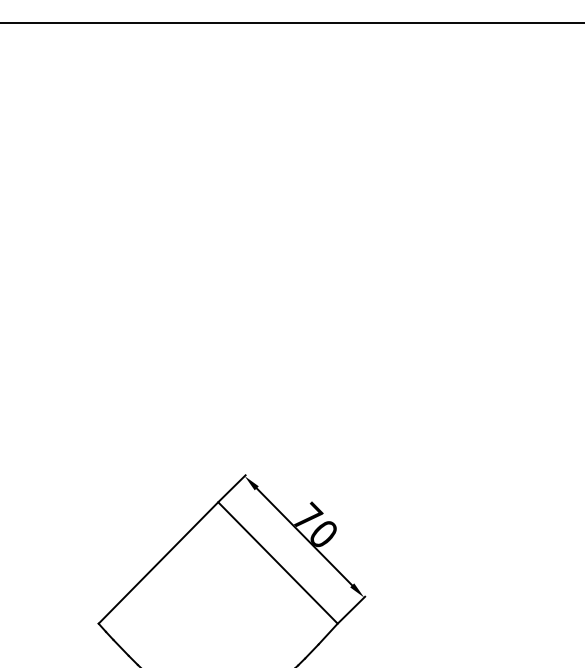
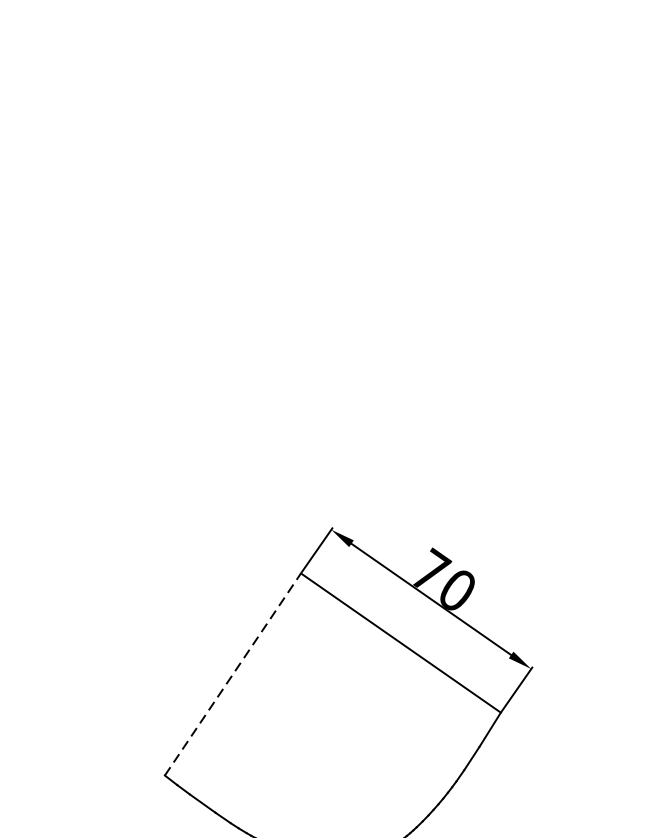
line: (158, 562) -> (232, 673), solid -> dashed

